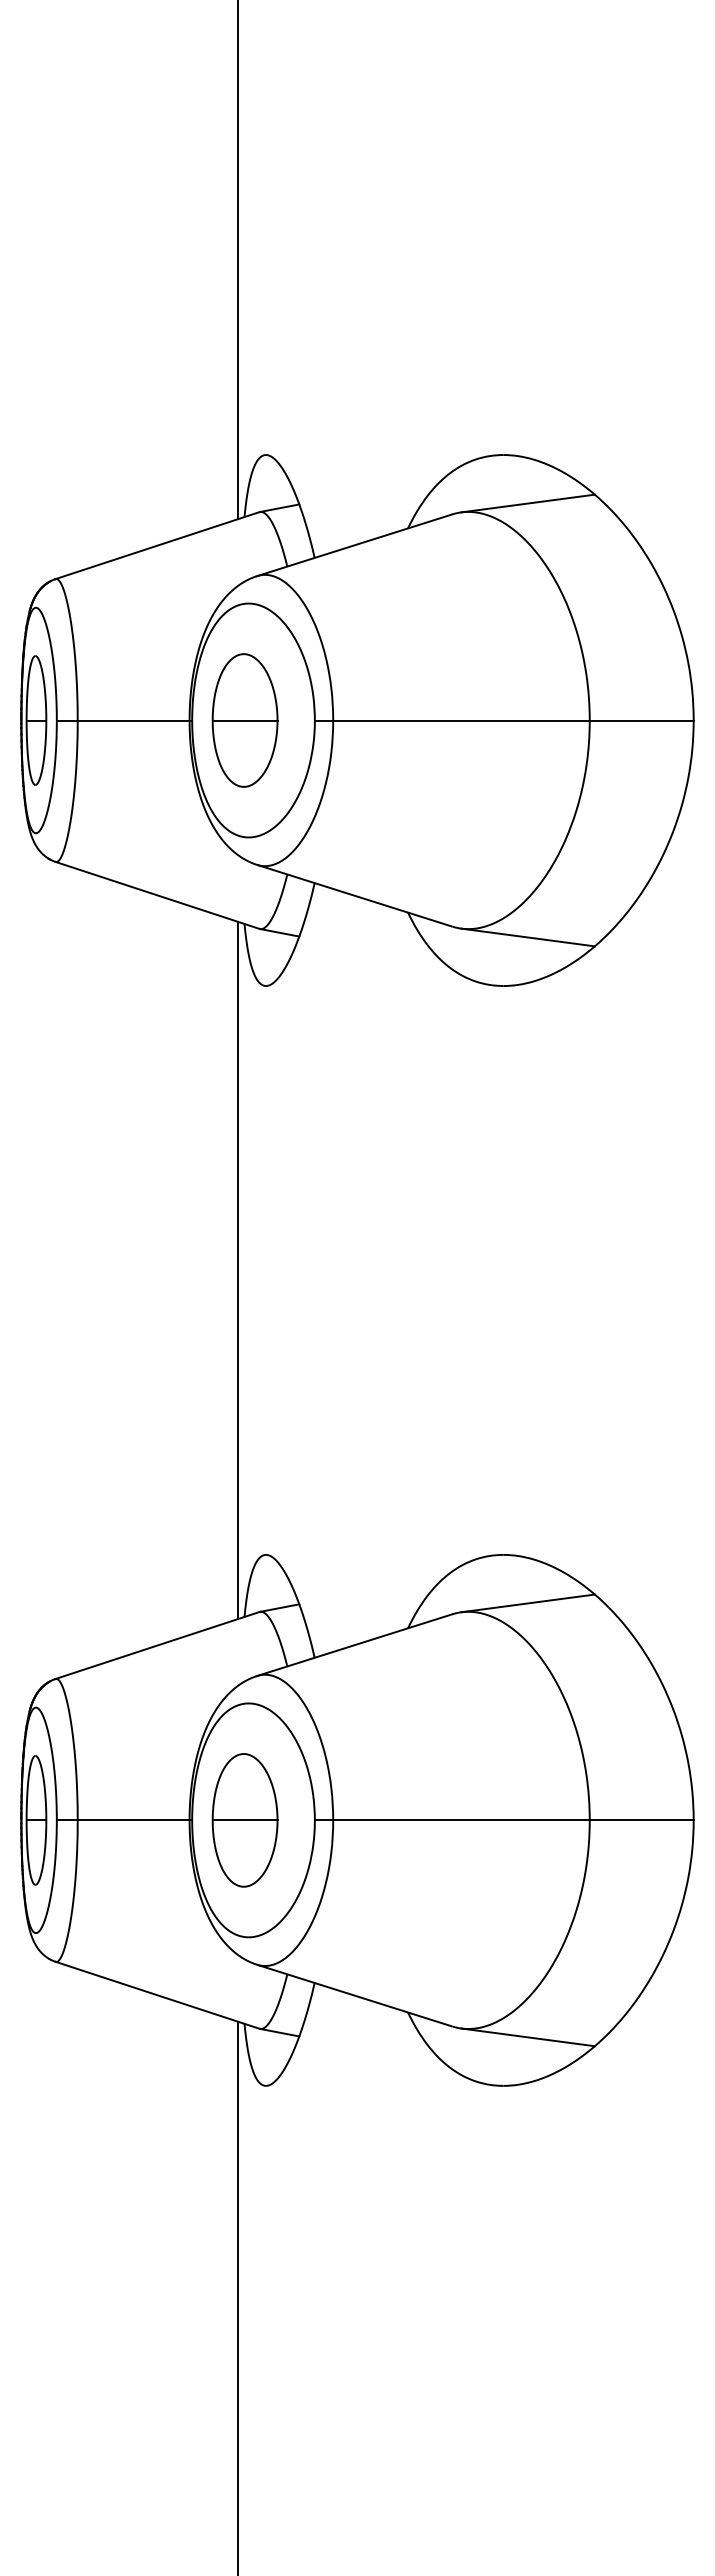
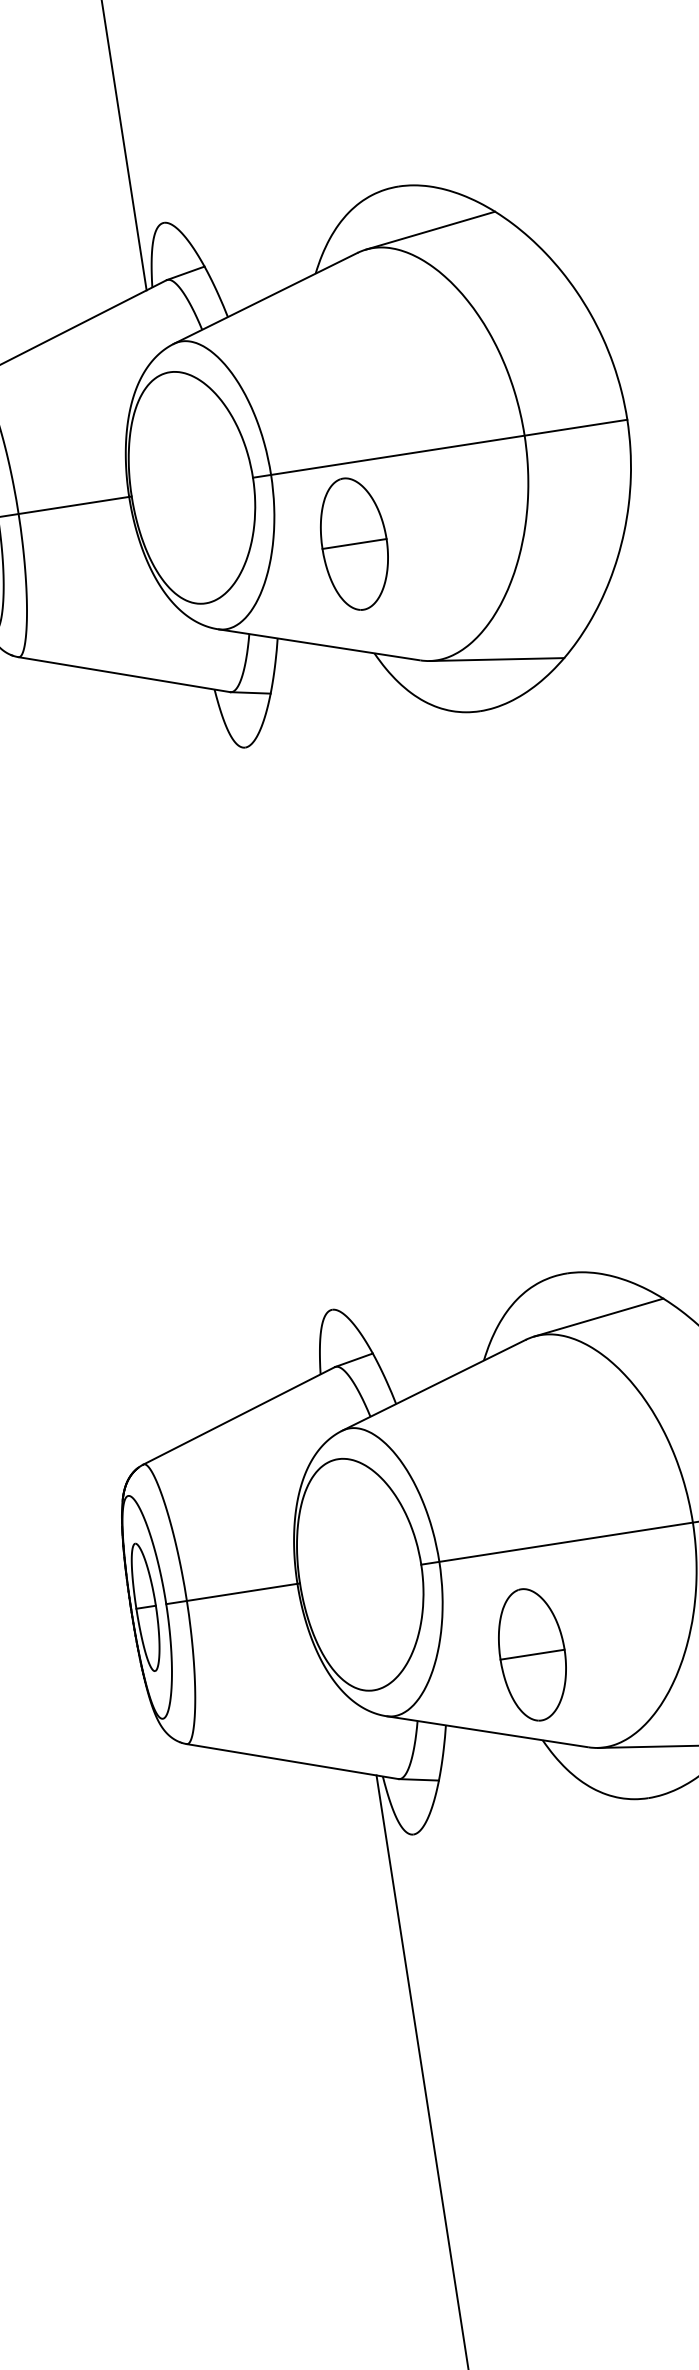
part: (244, 720) -> (353, 544), moved
line: (238, 1269) -> (261, 1031), removed
part: (244, 1820) -> (531, 1654), moved

